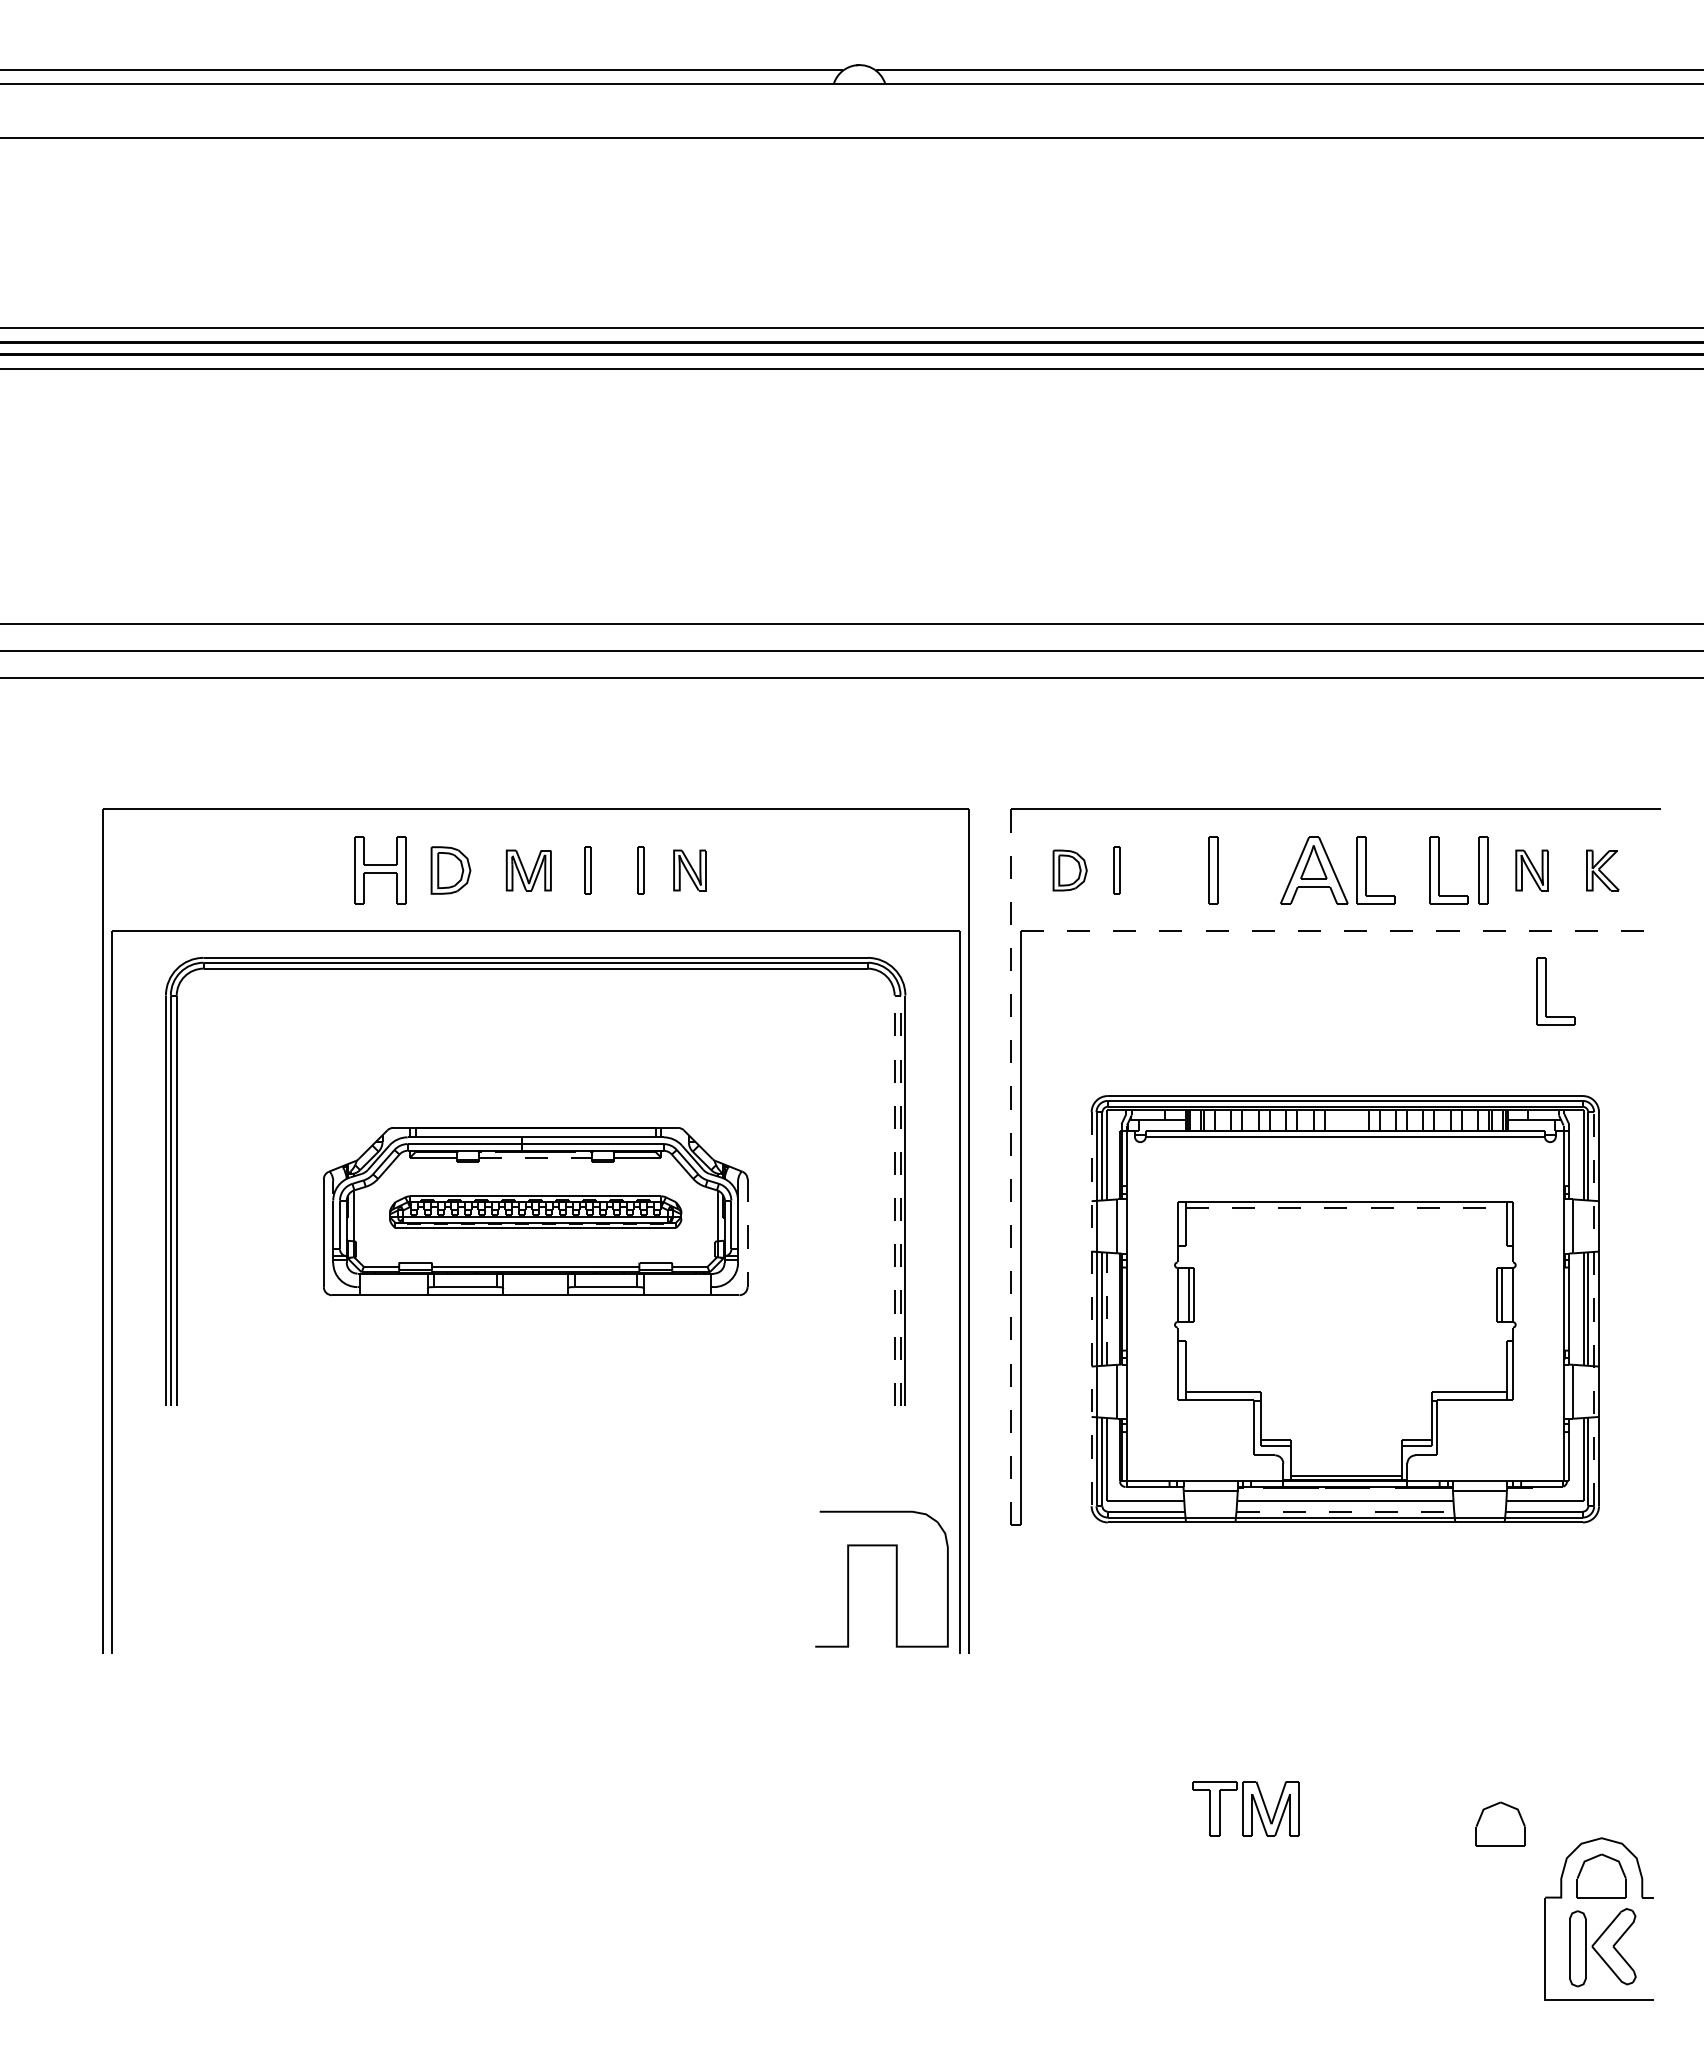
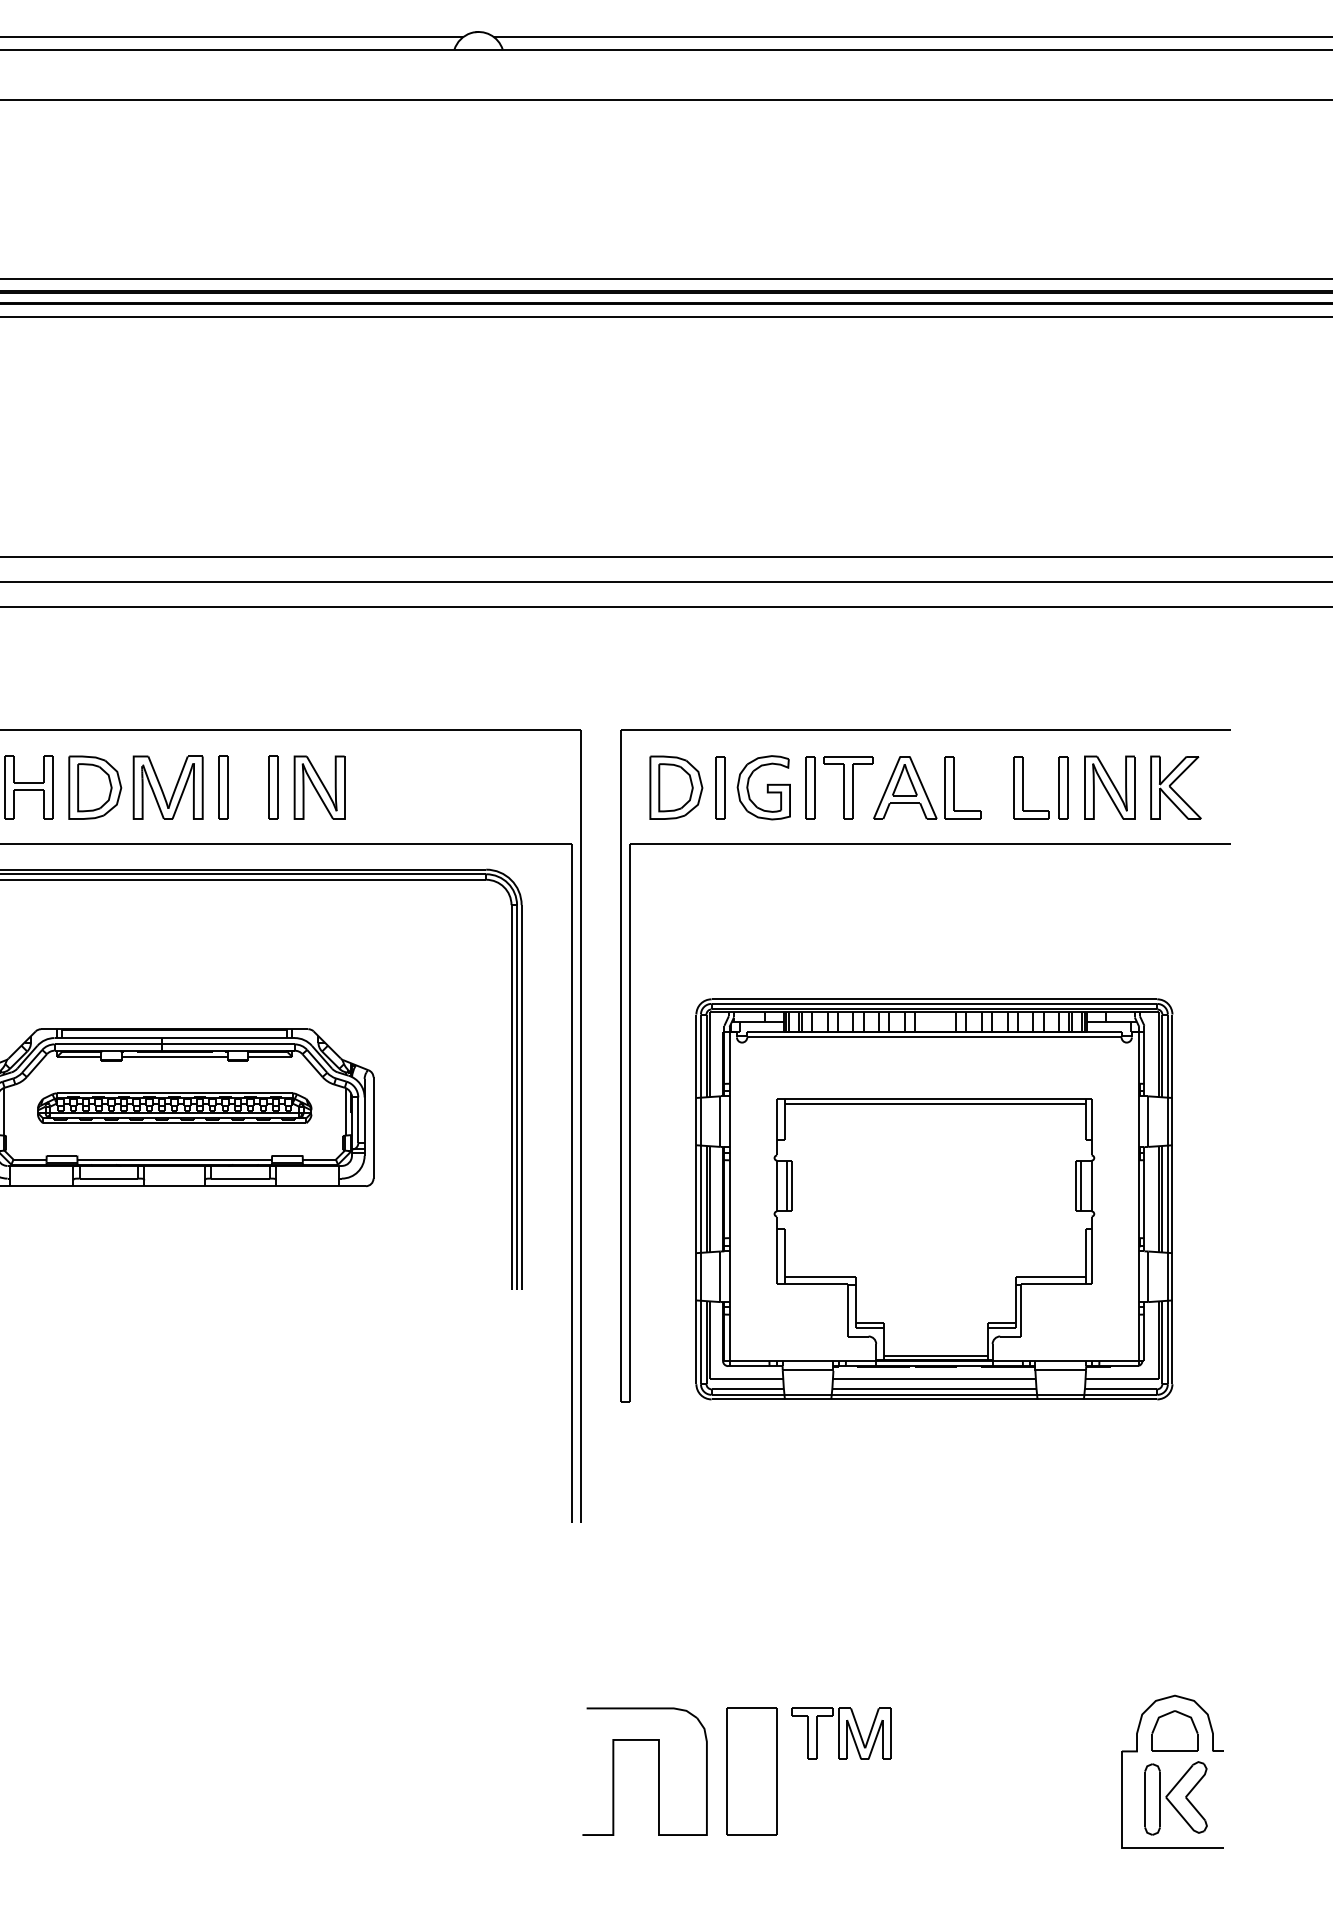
part: (450, 870) -> (94, 787), size x1.43
part: (528, 870) -> (167, 787), size x1.67
part: (587, 870) -> (223, 787), size x1.43
part: (640, 870) -> (273, 787), size x1.43
part: (689, 870) -> (319, 787), size x1.67
part: (1069, 870) -> (675, 787), size x1.67
part: (1116, 870) -> (719, 787), size x1.43
part: (1163, 870) -> (763, 787), added
part: (1253, 870) -> (848, 787), added
part: (1531, 870) -> (1109, 787), size x1.67
part: (1602, 870) -> (1175, 787), size x1.67
line: (1340, 930) -> (929, 843), dashed -> solid
part: (1546, 991) -> (1123, 901), removed
line: (535, 1157) -> (174, 1056), dashed -> solid
line: (1011, 1167) -> (621, 1066), dashed -> solid
line: (894, 1200) -> (511, 1097), dashed -> solid
line: (900, 1200) -> (517, 1097), dashed -> solid
line: (1346, 1208) -> (935, 1104), dashed -> solid
line: (747, 1233) -> (373, 1128), dashed -> solid
line: (1106, 1308) -> (710, 1198), dashed -> solid
line: (1594, 1308) -> (1168, 1198), dashed -> solid
line: (1091, 1309) -> (696, 1199), dashed -> solid
line: (1345, 1511) -> (934, 1389), dashed -> solid
part: (895, 1578) -> (657, 1771), moved
part: (1245, 1808) -> (840, 1733), moved
part: (1500, 1823) -> (1079, 1681), removed
part: (1150, 1919) -> (751, 1771), added

